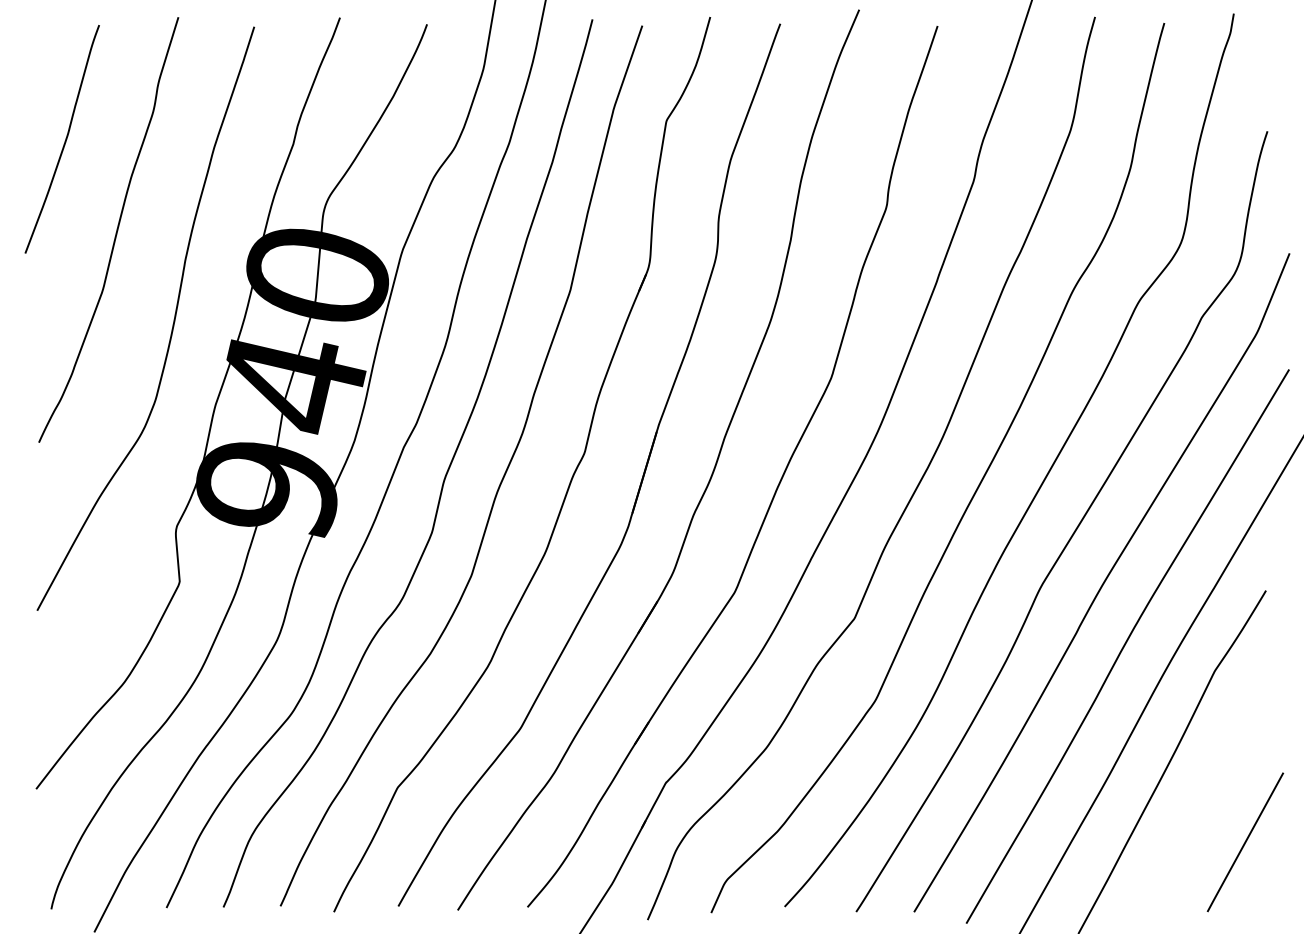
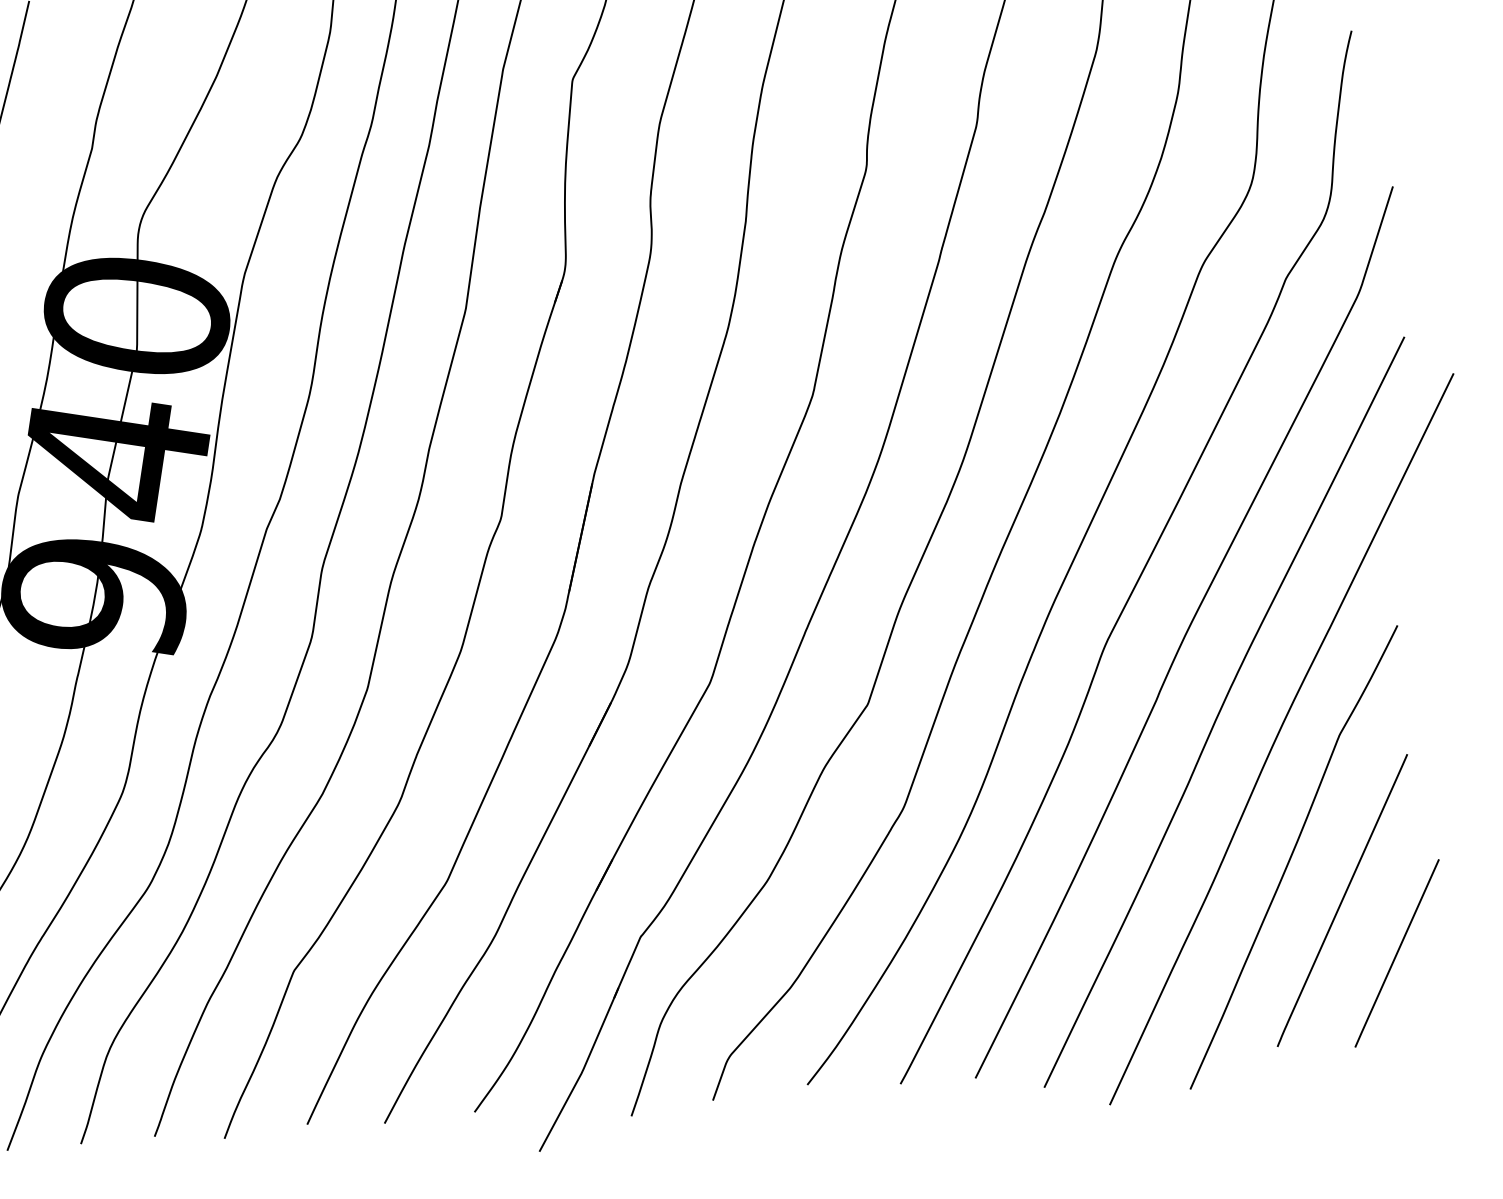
line: (1206, 798) -> (1342, 900), added

